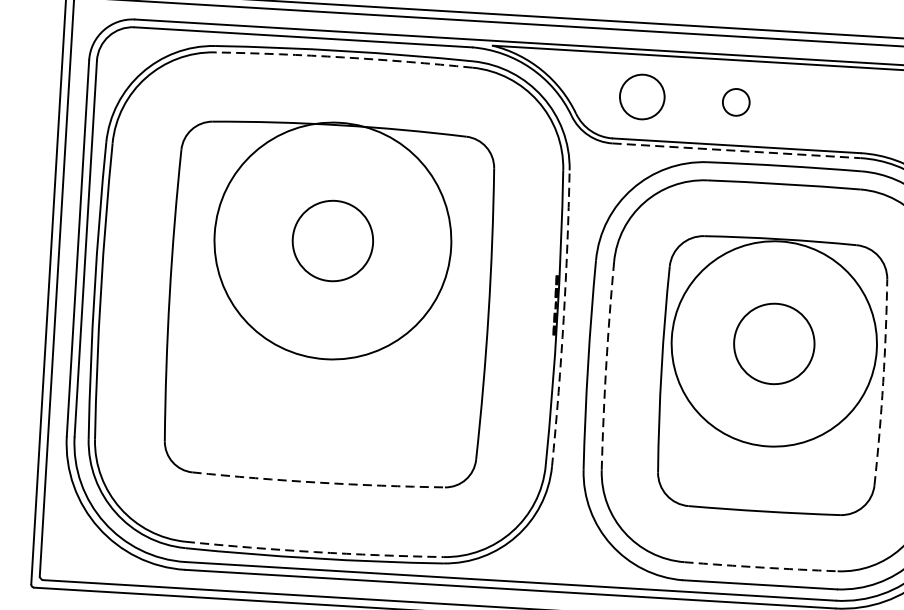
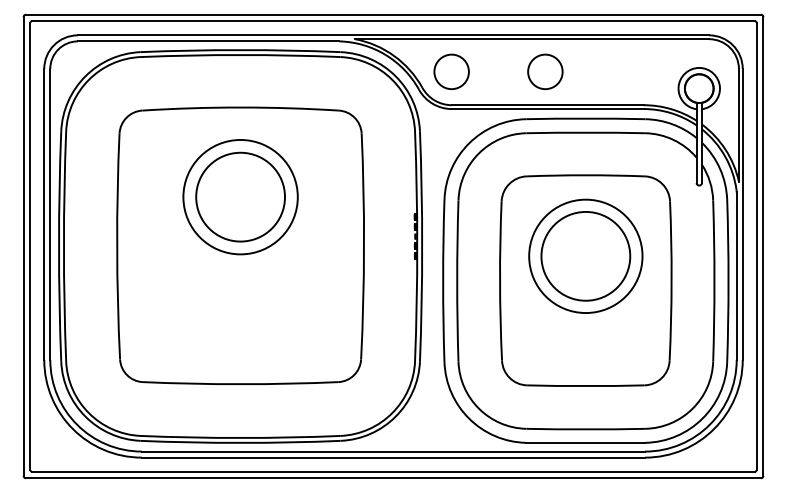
arc: (343, 58) -> (240, 55), dashed -> solid
circle: (642, 96) -> (451, 71), moved
circle: (736, 102) -> (545, 71), size x1.67
line: (736, 151) -> (547, 109), dashed -> solid
circle: (332, 240) -> (240, 196), size x0.62
circle: (332, 240) -> (240, 196), size x1.43
arc: (564, 318) -> (422, 246), dashed -> solid
circle: (773, 342) -> (585, 255), size x1.43
circle: (773, 344) -> (585, 256), size x0.71
arc: (606, 366) -> (457, 281), dashed -> solid
arc: (883, 383) -> (671, 281), dashed -> solid
arc: (318, 482) -> (240, 384), dashed -> solid
arc: (314, 551) -> (240, 437), dashed -> solid
arc: (760, 567) -> (585, 429), dashed -> solid

